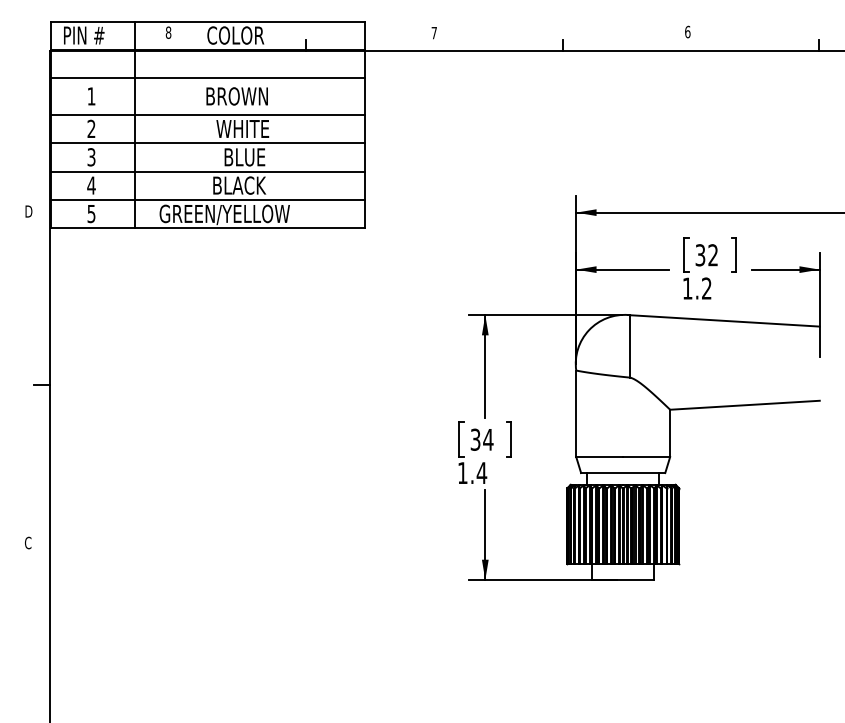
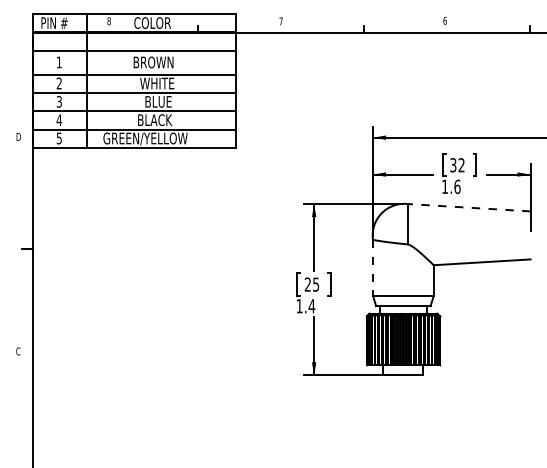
text: (706, 288) -> (457, 186), 1.2 -> 1.6
line: (723, 320) -> (468, 207), solid -> dashed
line: (577, 413) -> (373, 267), solid -> dashed
text: (481, 439) -> (311, 284), 34 -> 25

